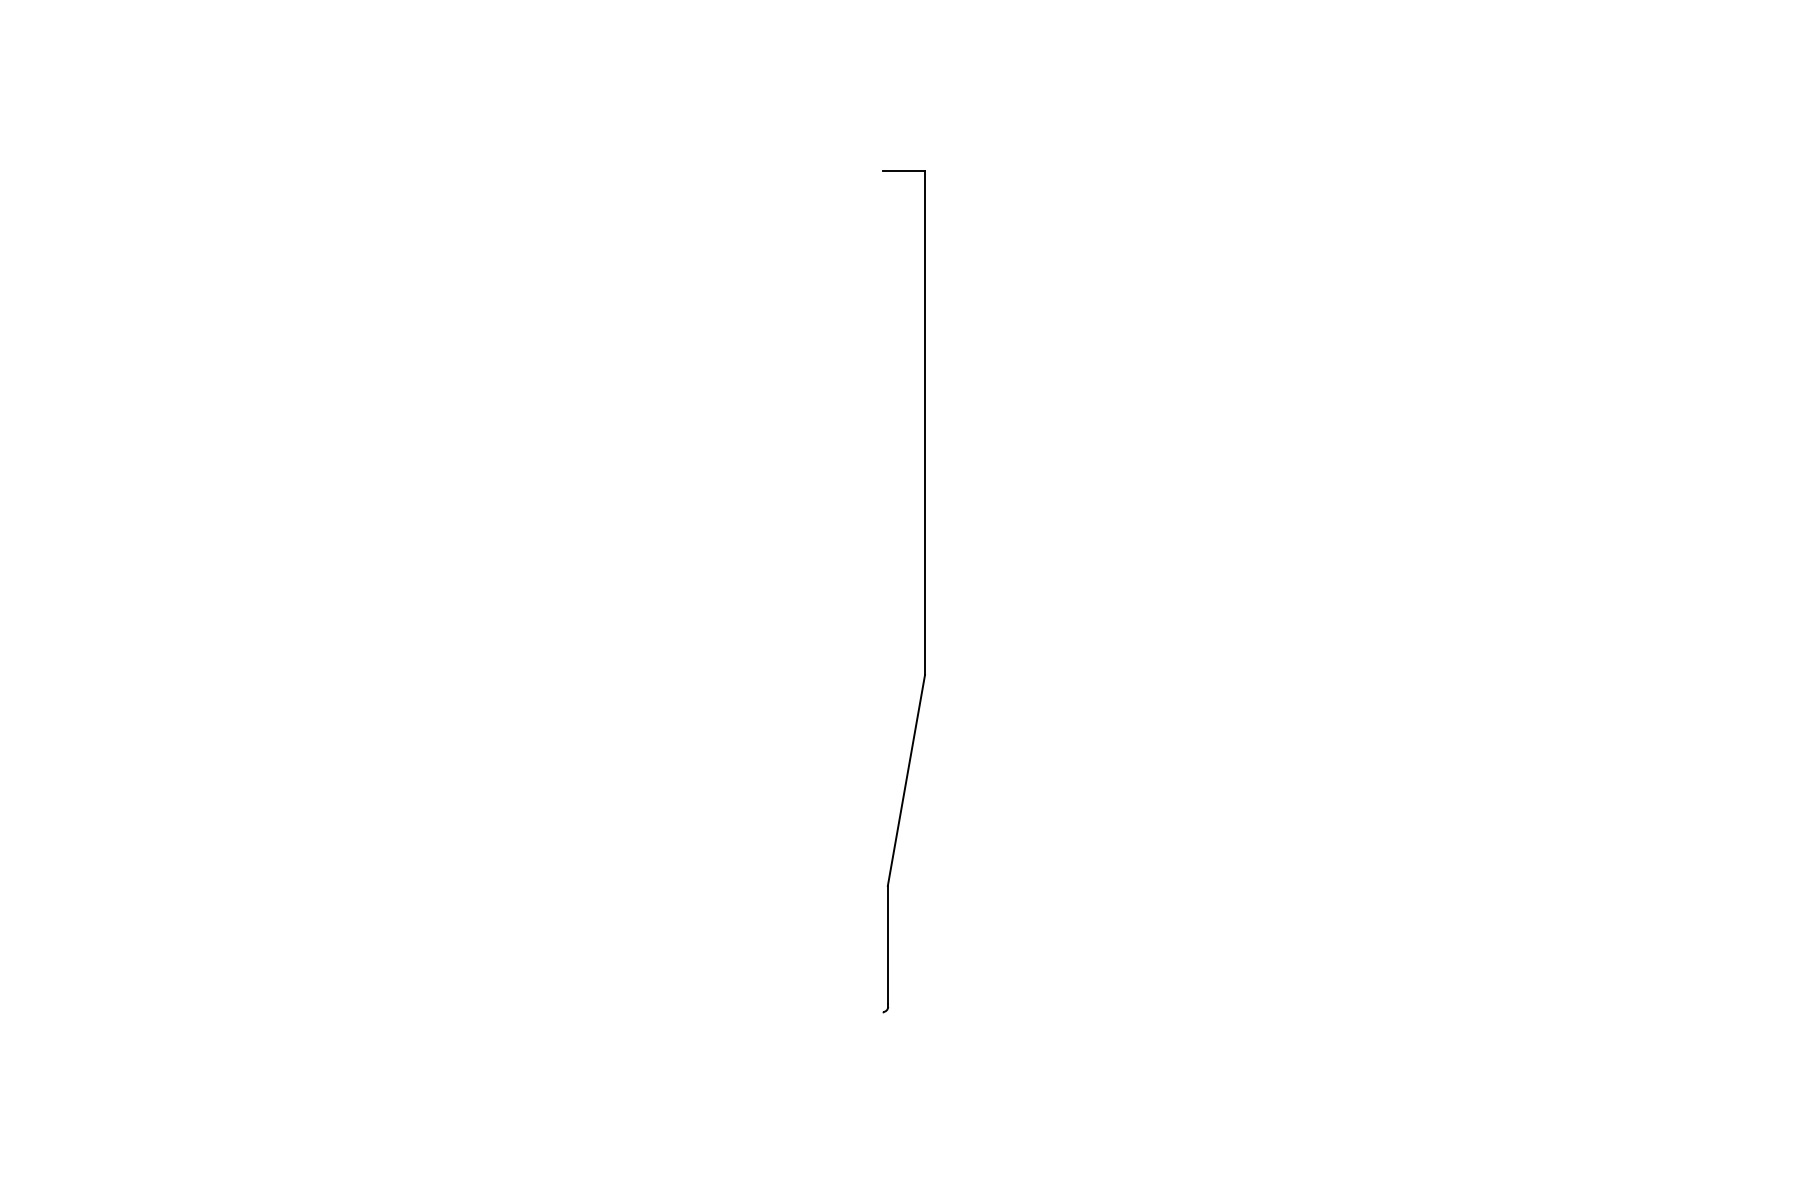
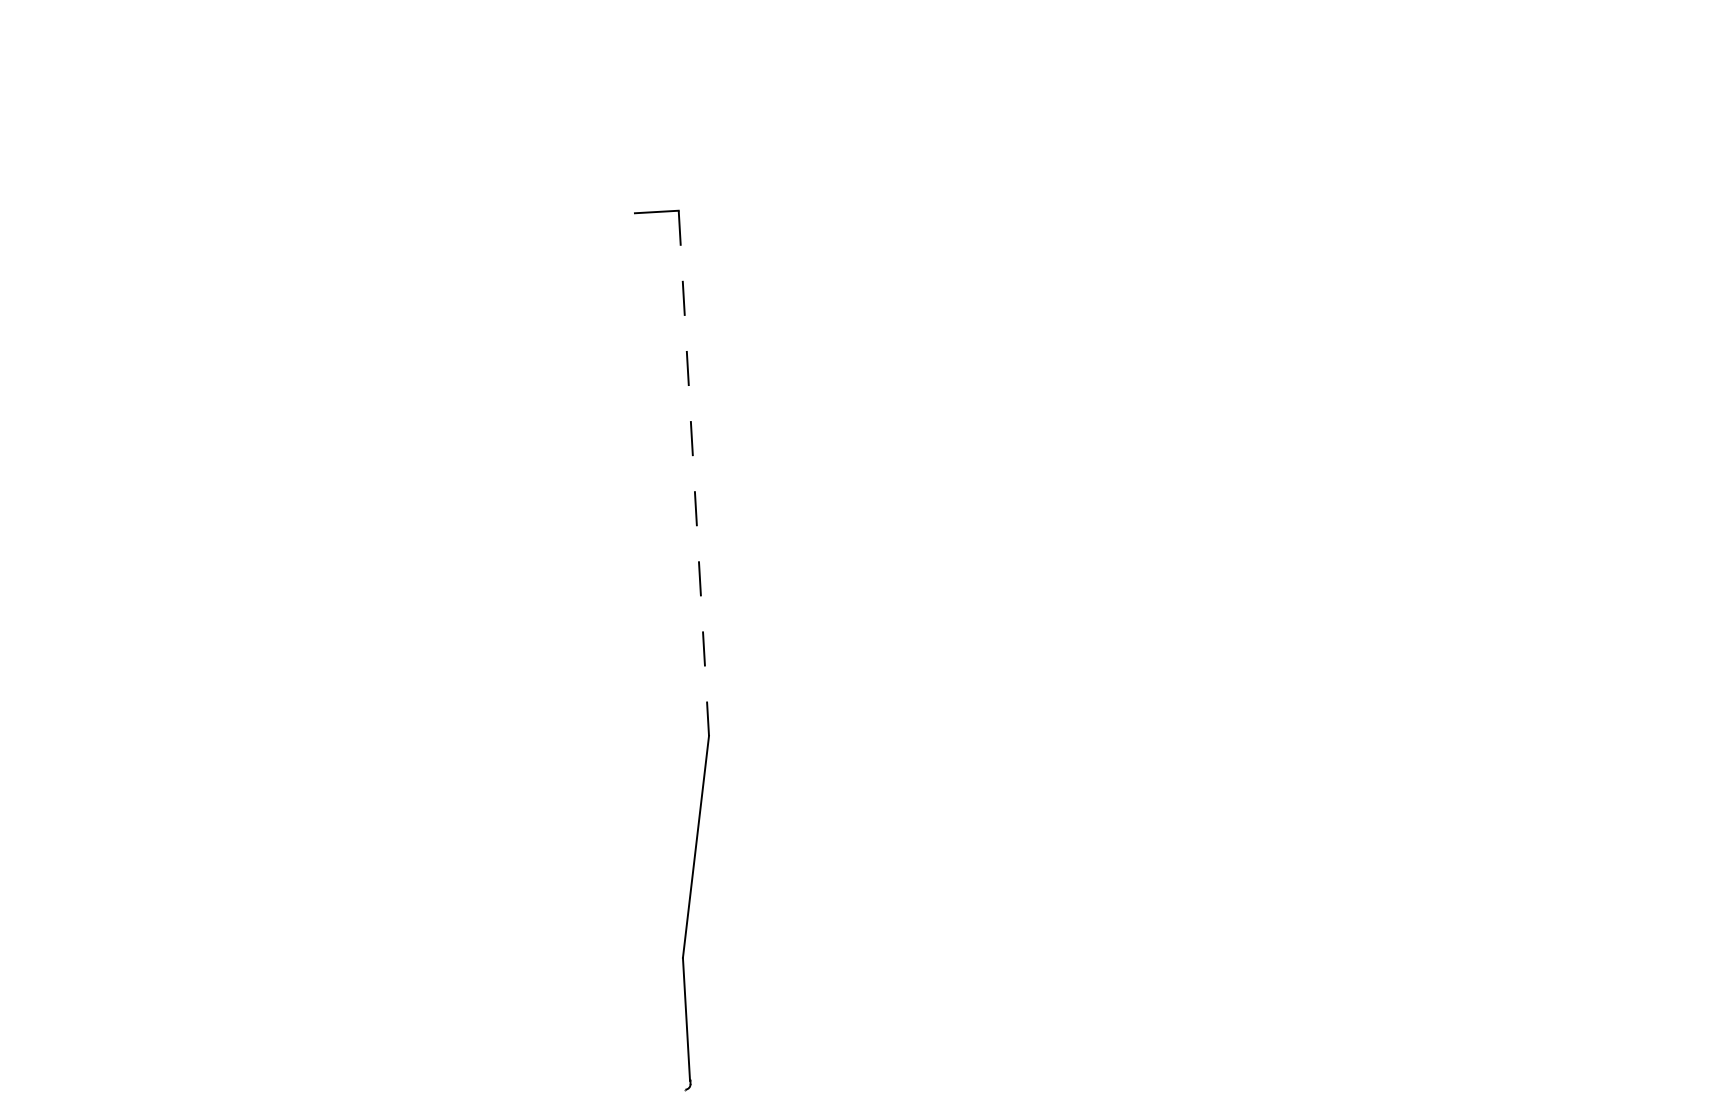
line: (925, 423) -> (694, 473), solid -> dashed

